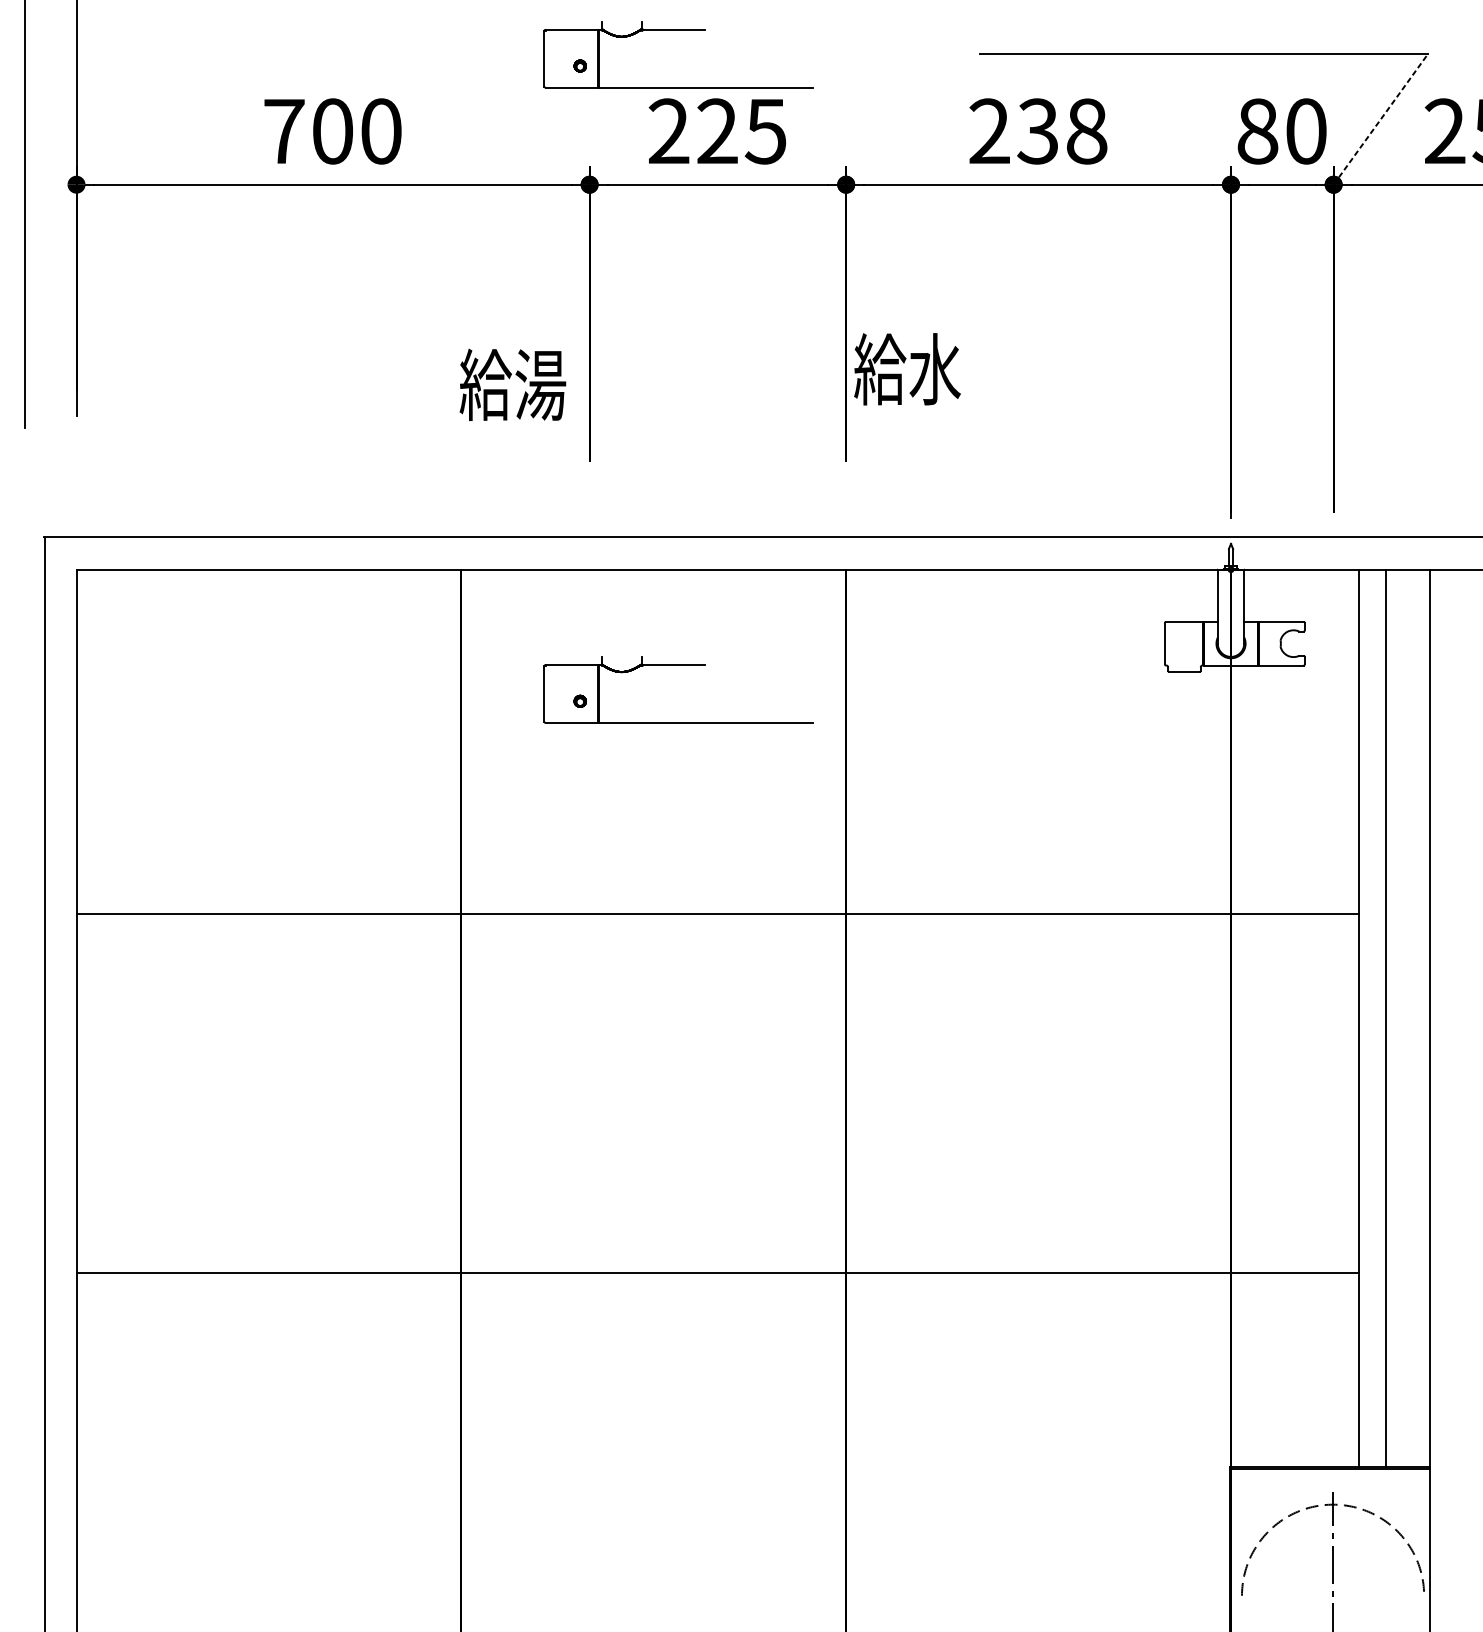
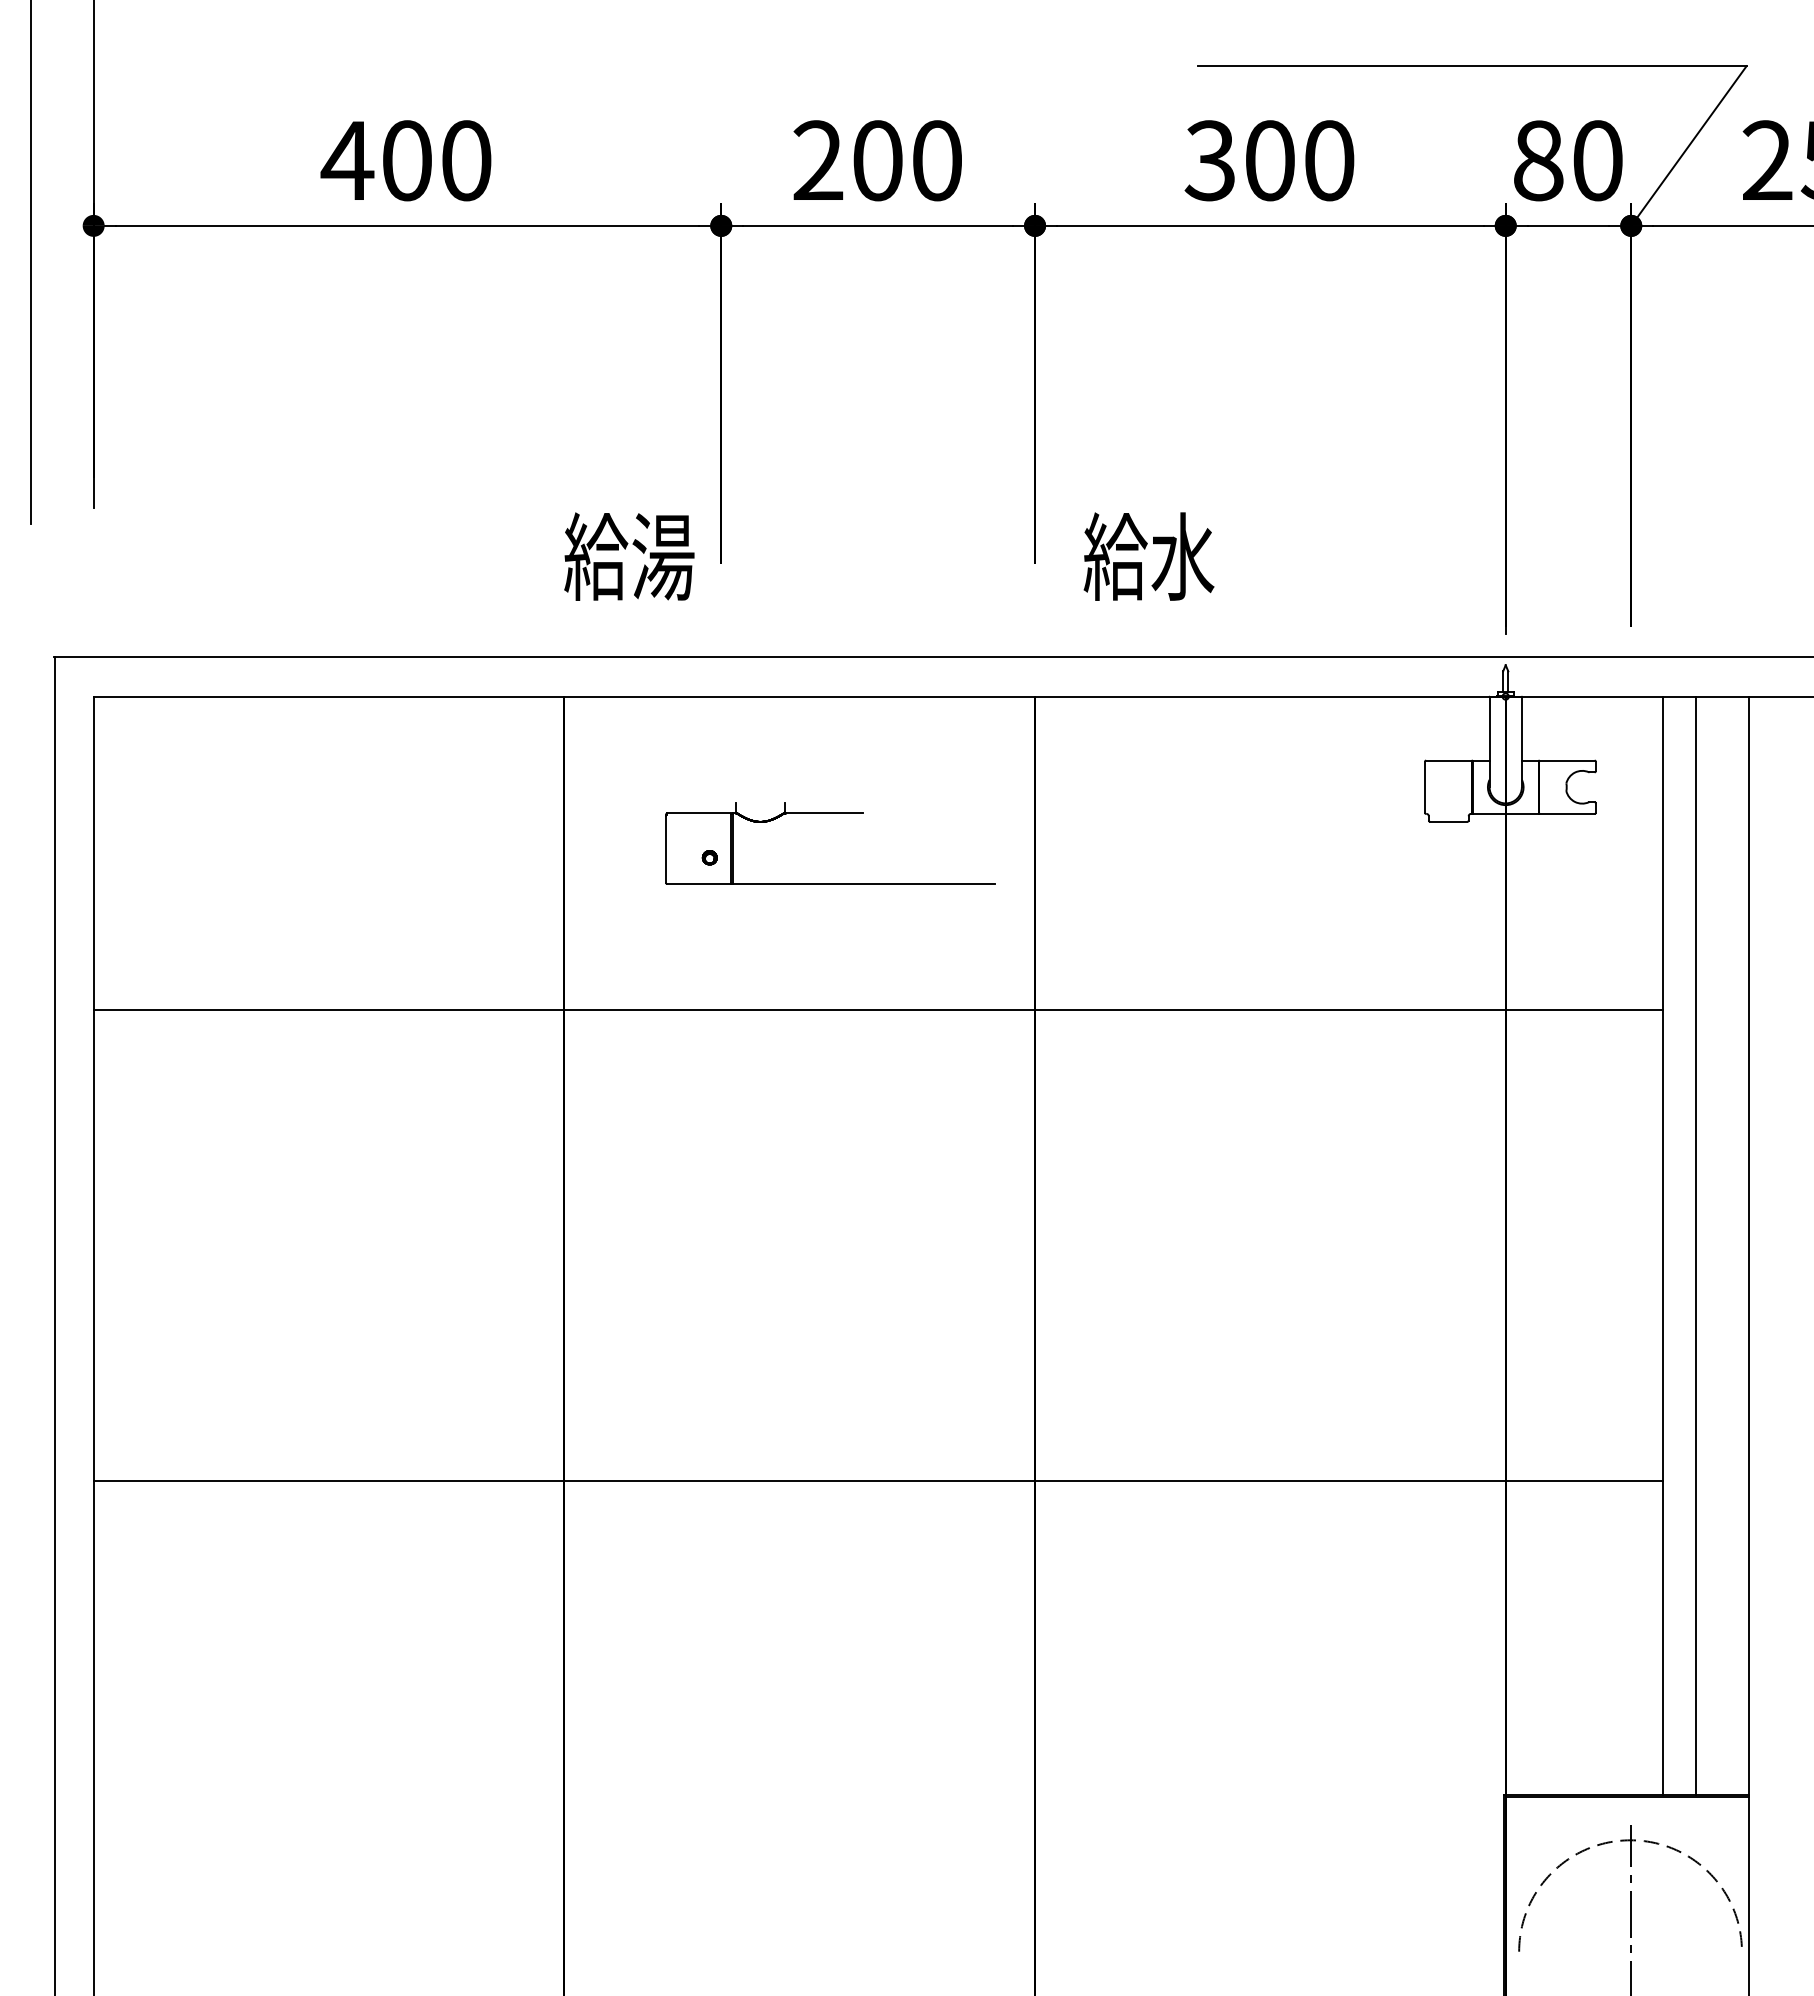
part: (678, 29) -> (830, 36), removed
line: (1381, 118) -> (1689, 145), dashed -> solid
text: (284, 131) -> (347, 160), 700 -> 400
text: (741, 131) -> (907, 160), 225 -> 200
text: (1037, 131) -> (1269, 160), 238 -> 300
text: (907, 369) -> (1148, 556), moved
text: (512, 384) -> (629, 556), moved
line: (717, 913) -> (877, 1010), moved
line: (717, 1273) -> (877, 1481), moved

